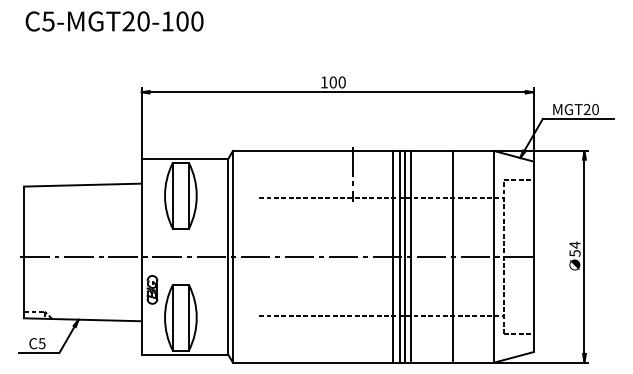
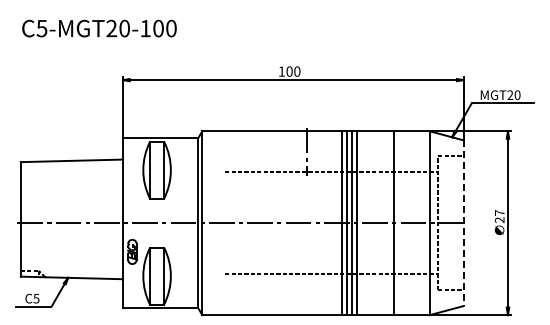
text: (114, 21) -> (99, 28), moved
text: (574, 249) -> (499, 216), 54 -> 27
line: (533, 257) -> (463, 223), solid -> dashed

